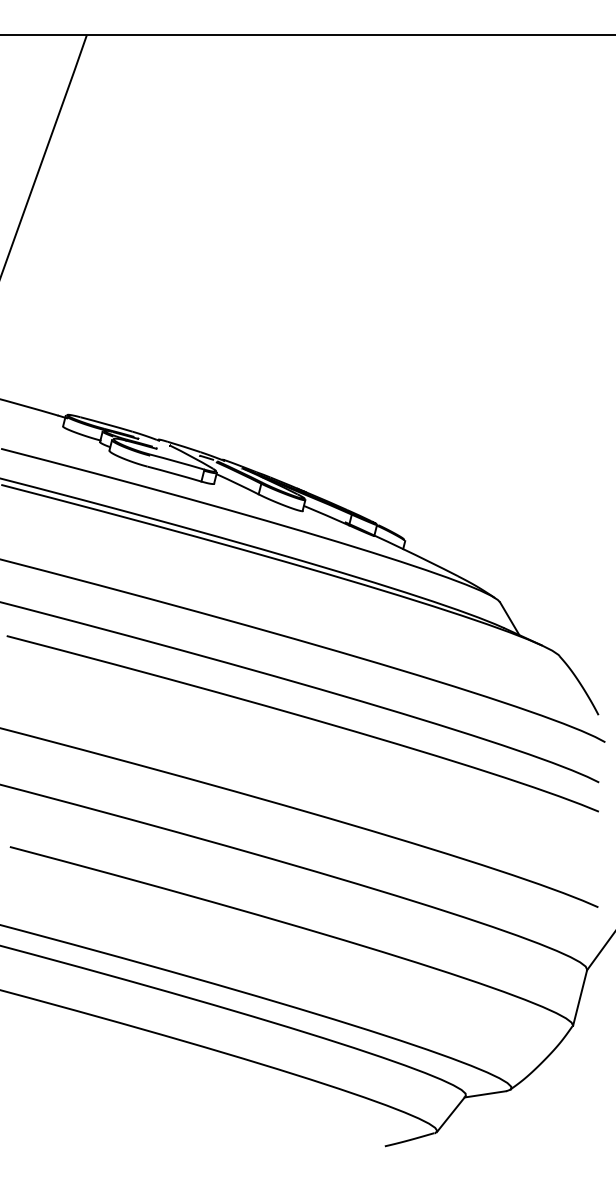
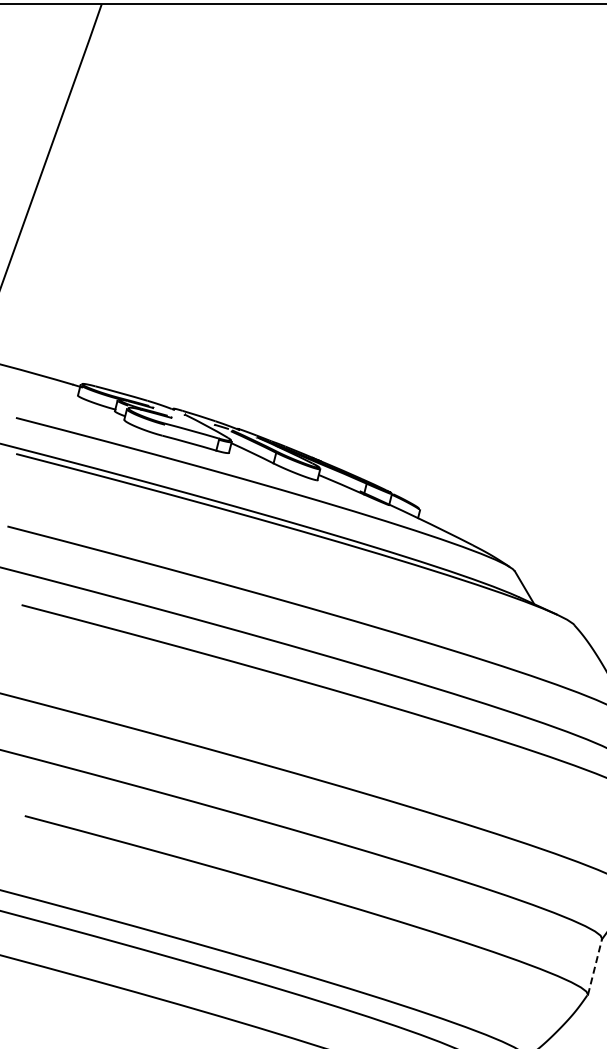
line: (580, 997) -> (595, 966), solid -> dashed

